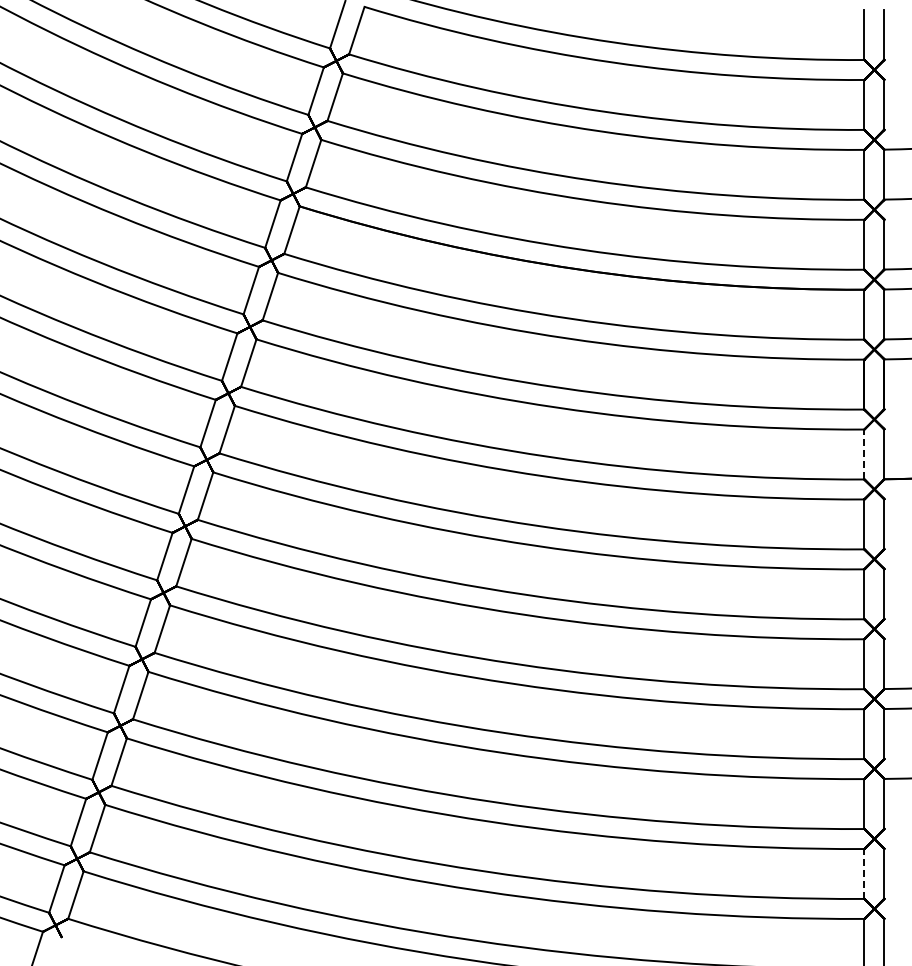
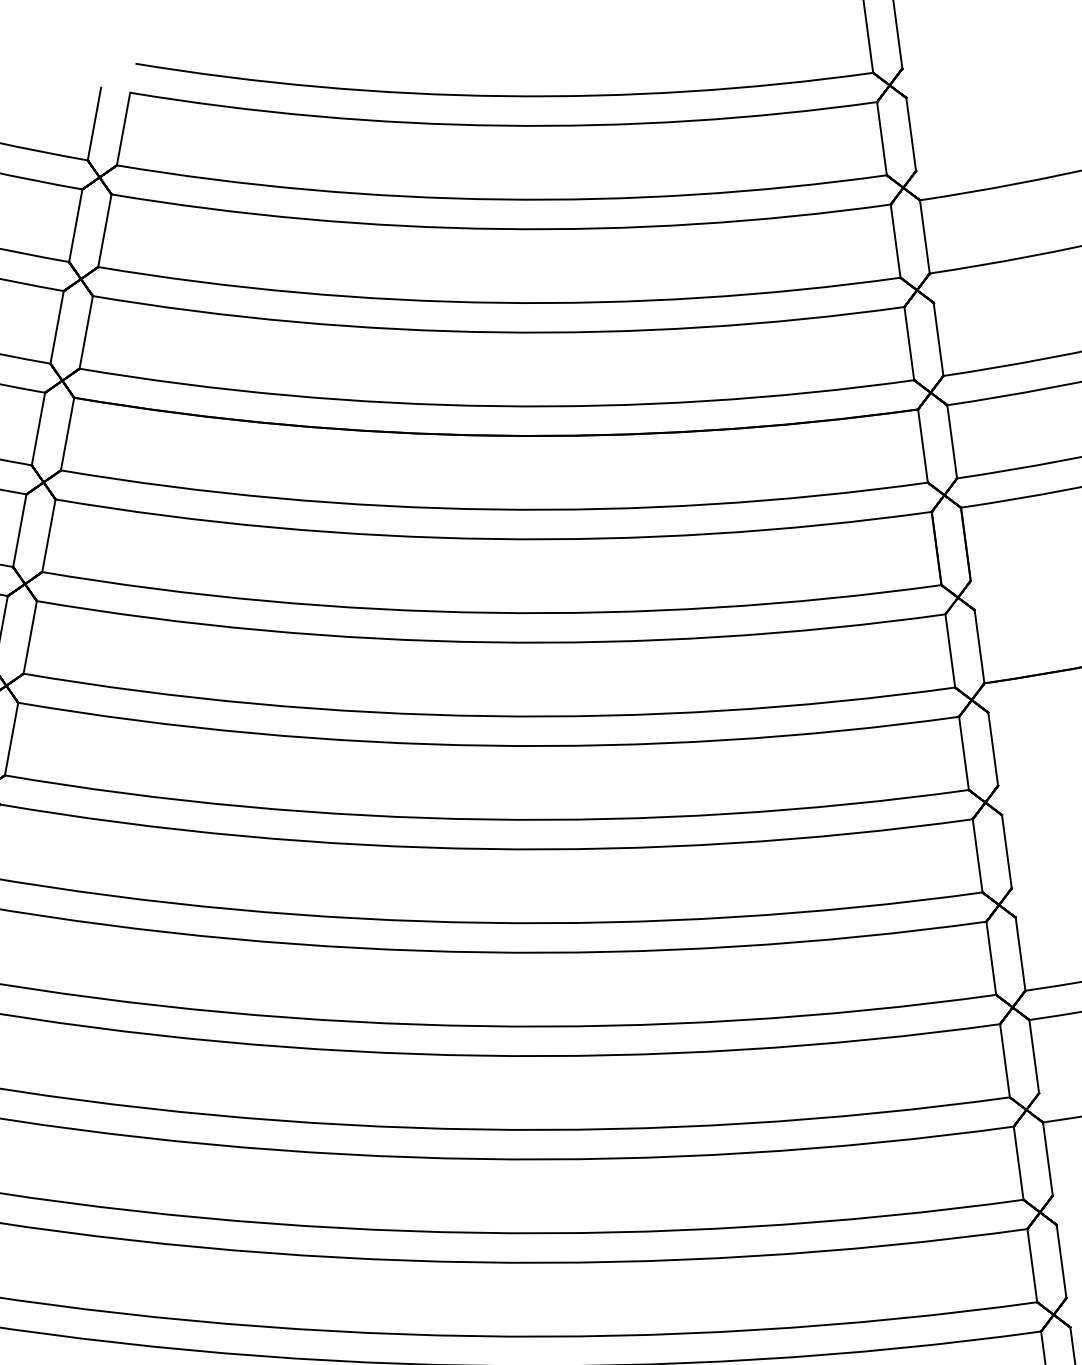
line: (864, 454) -> (950, 650), dashed -> solid
line: (864, 873) -> (1032, 1264), dashed -> solid

